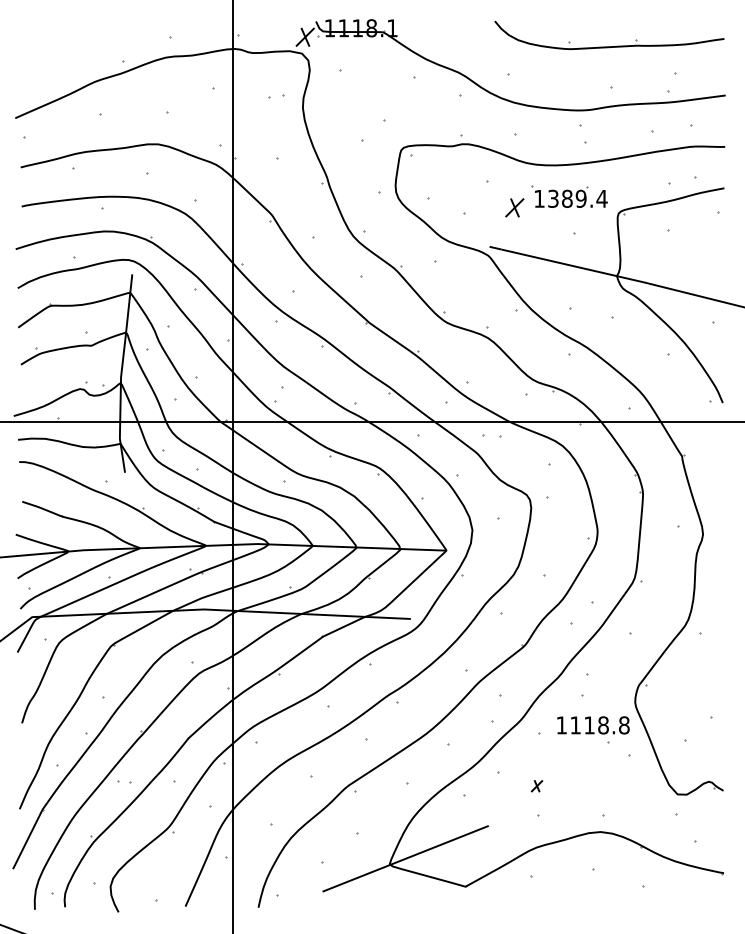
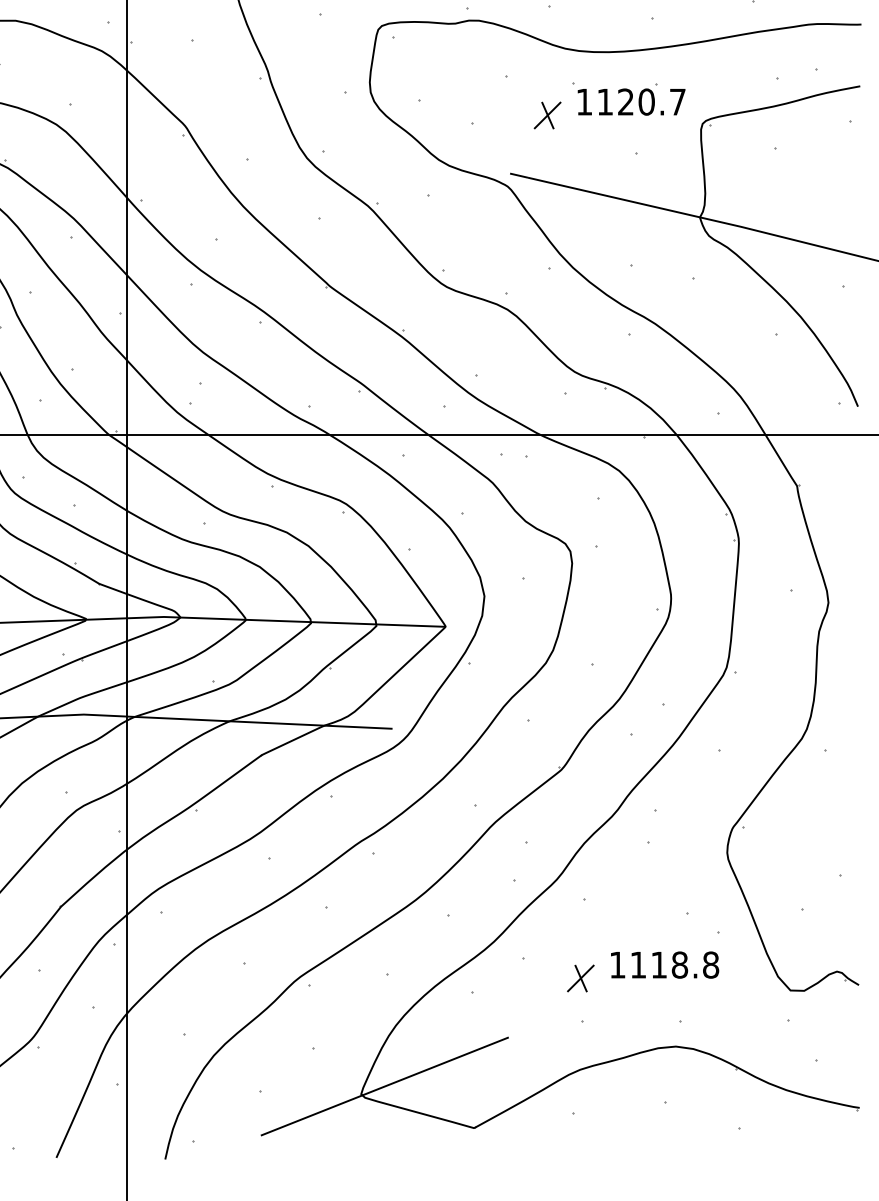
text: (577, 198) -> (641, 101), 1389.4 -> 1120.7
text: (593, 725) -> (665, 965), moved
part: (536, 785) -> (580, 977), size x1.67

